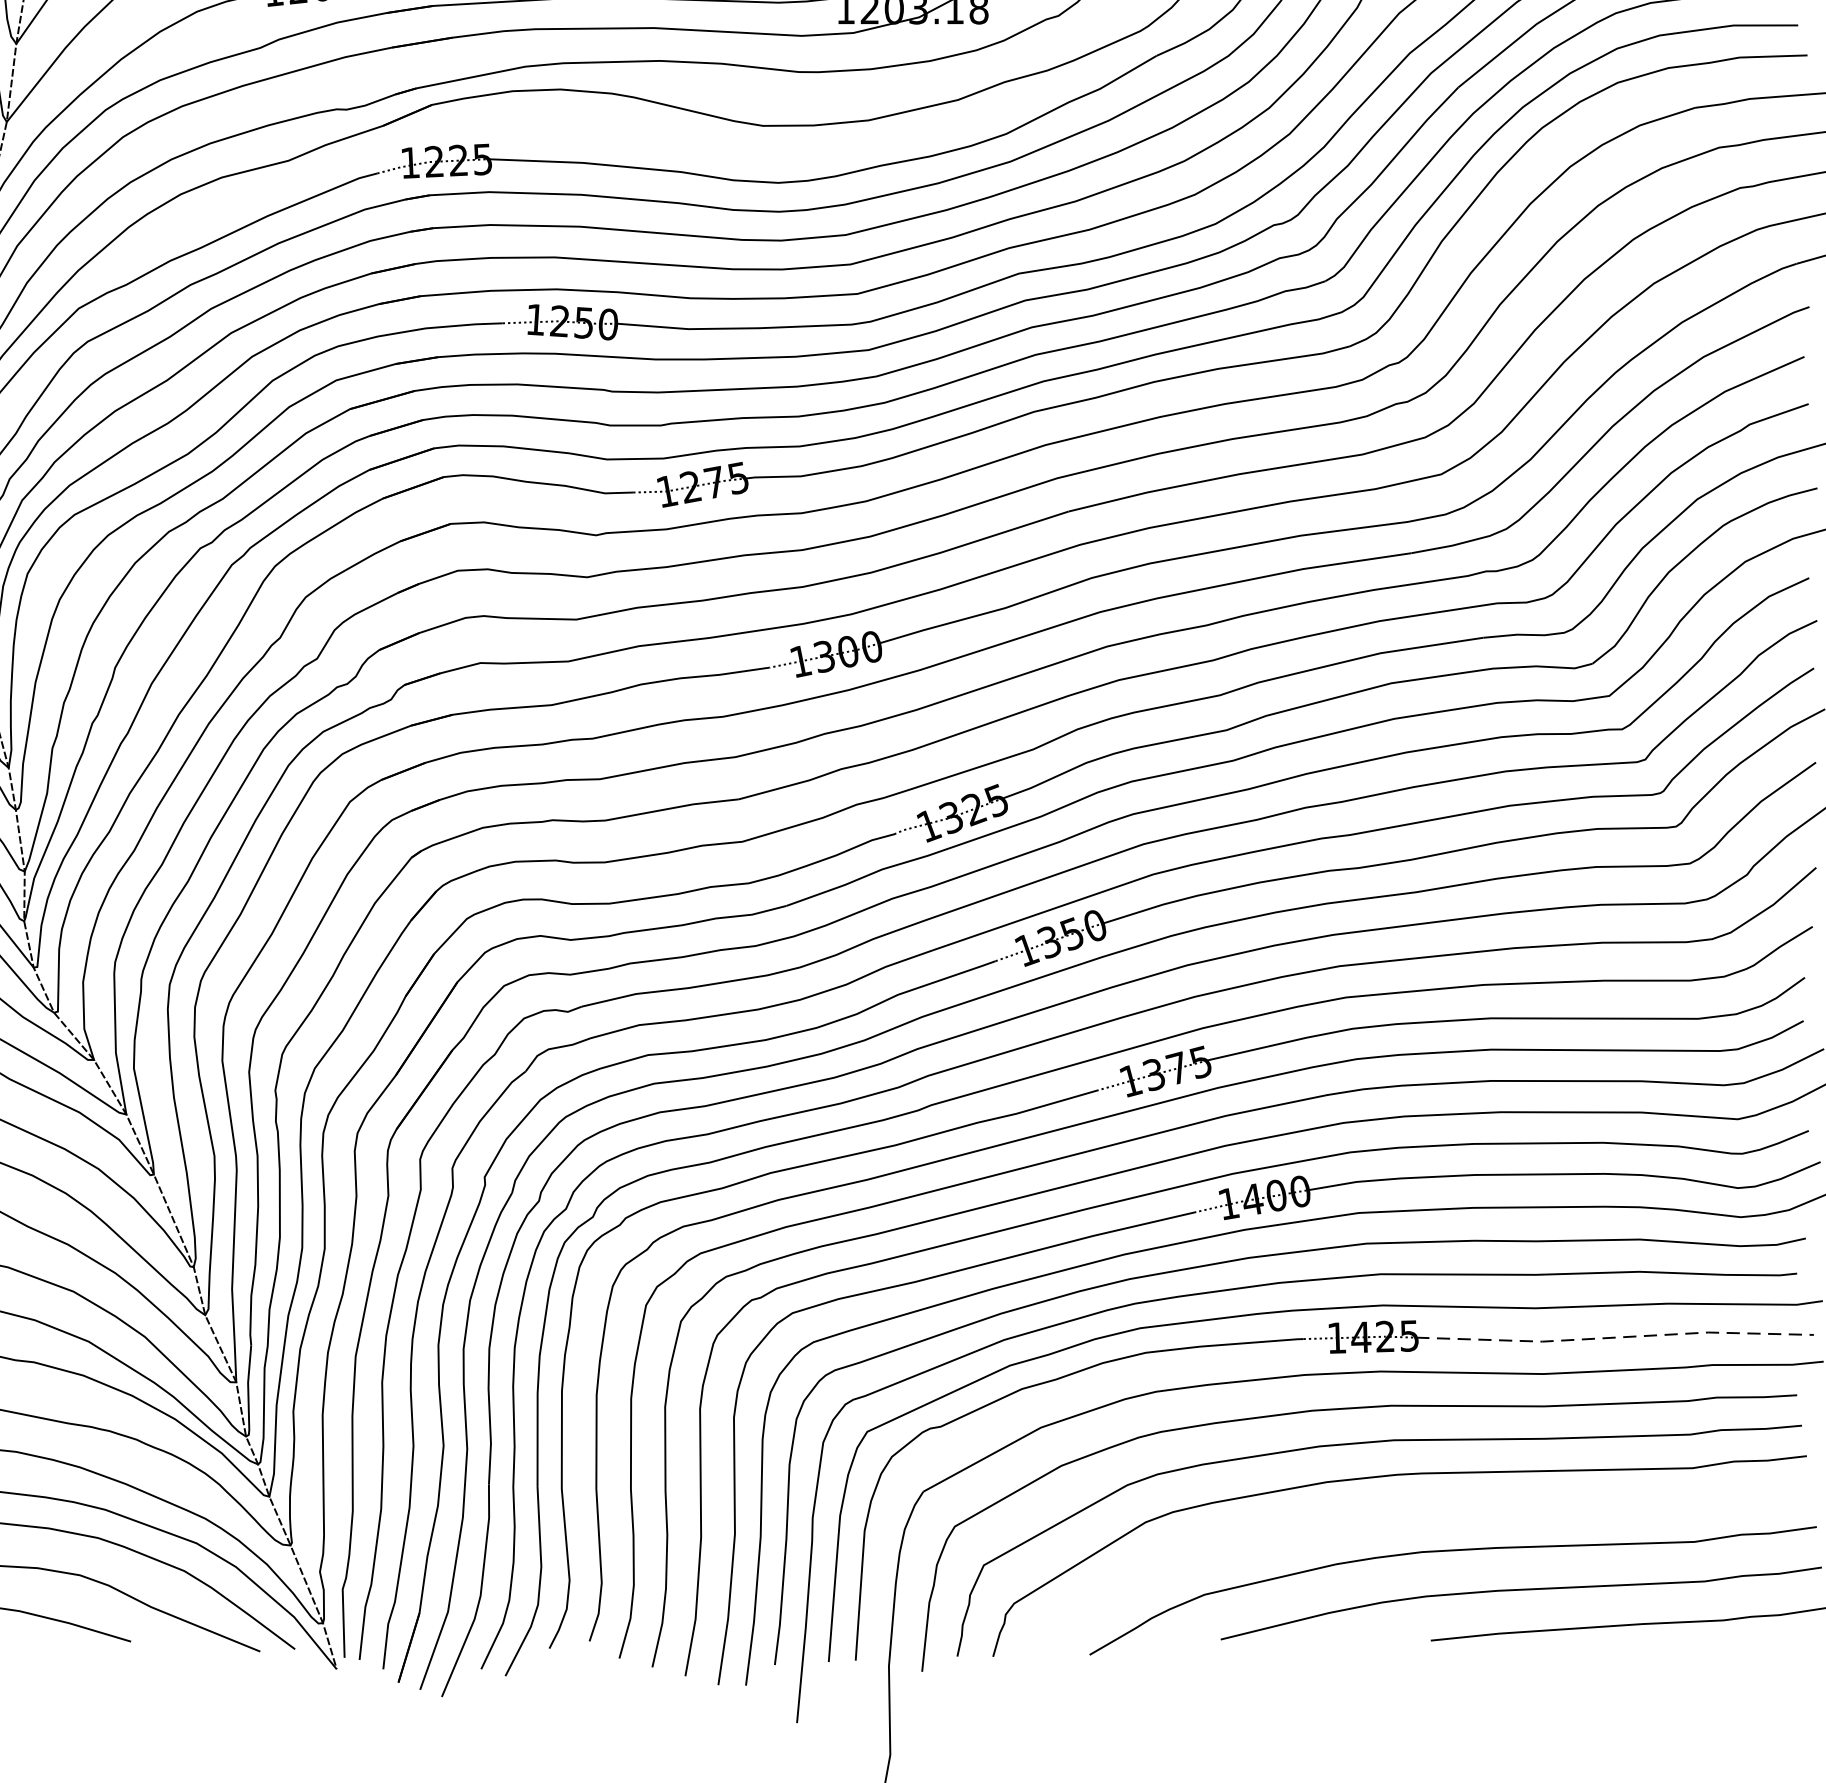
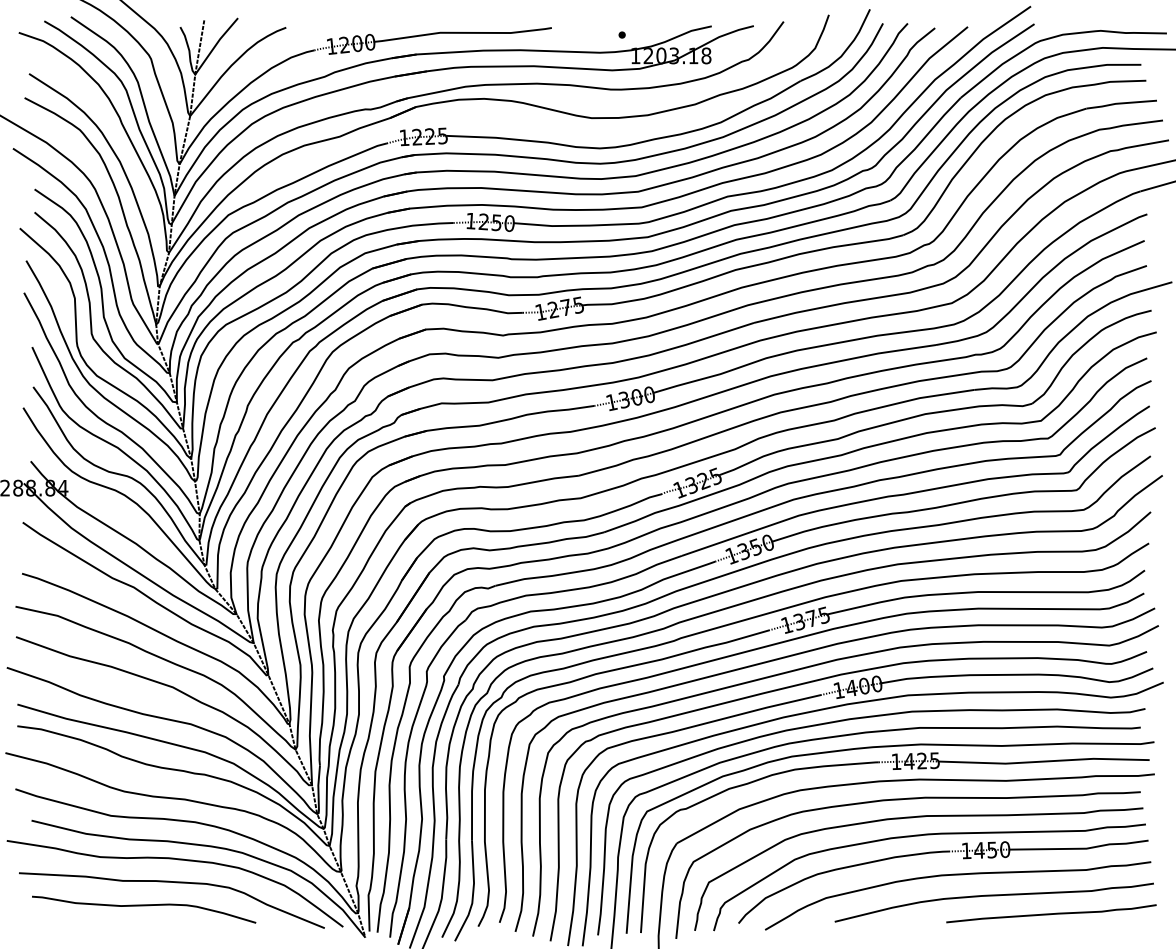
line: (1615, 1337) -> (1044, 761), dashed -> solid
part: (1412, 1510) -> (936, 853), added

